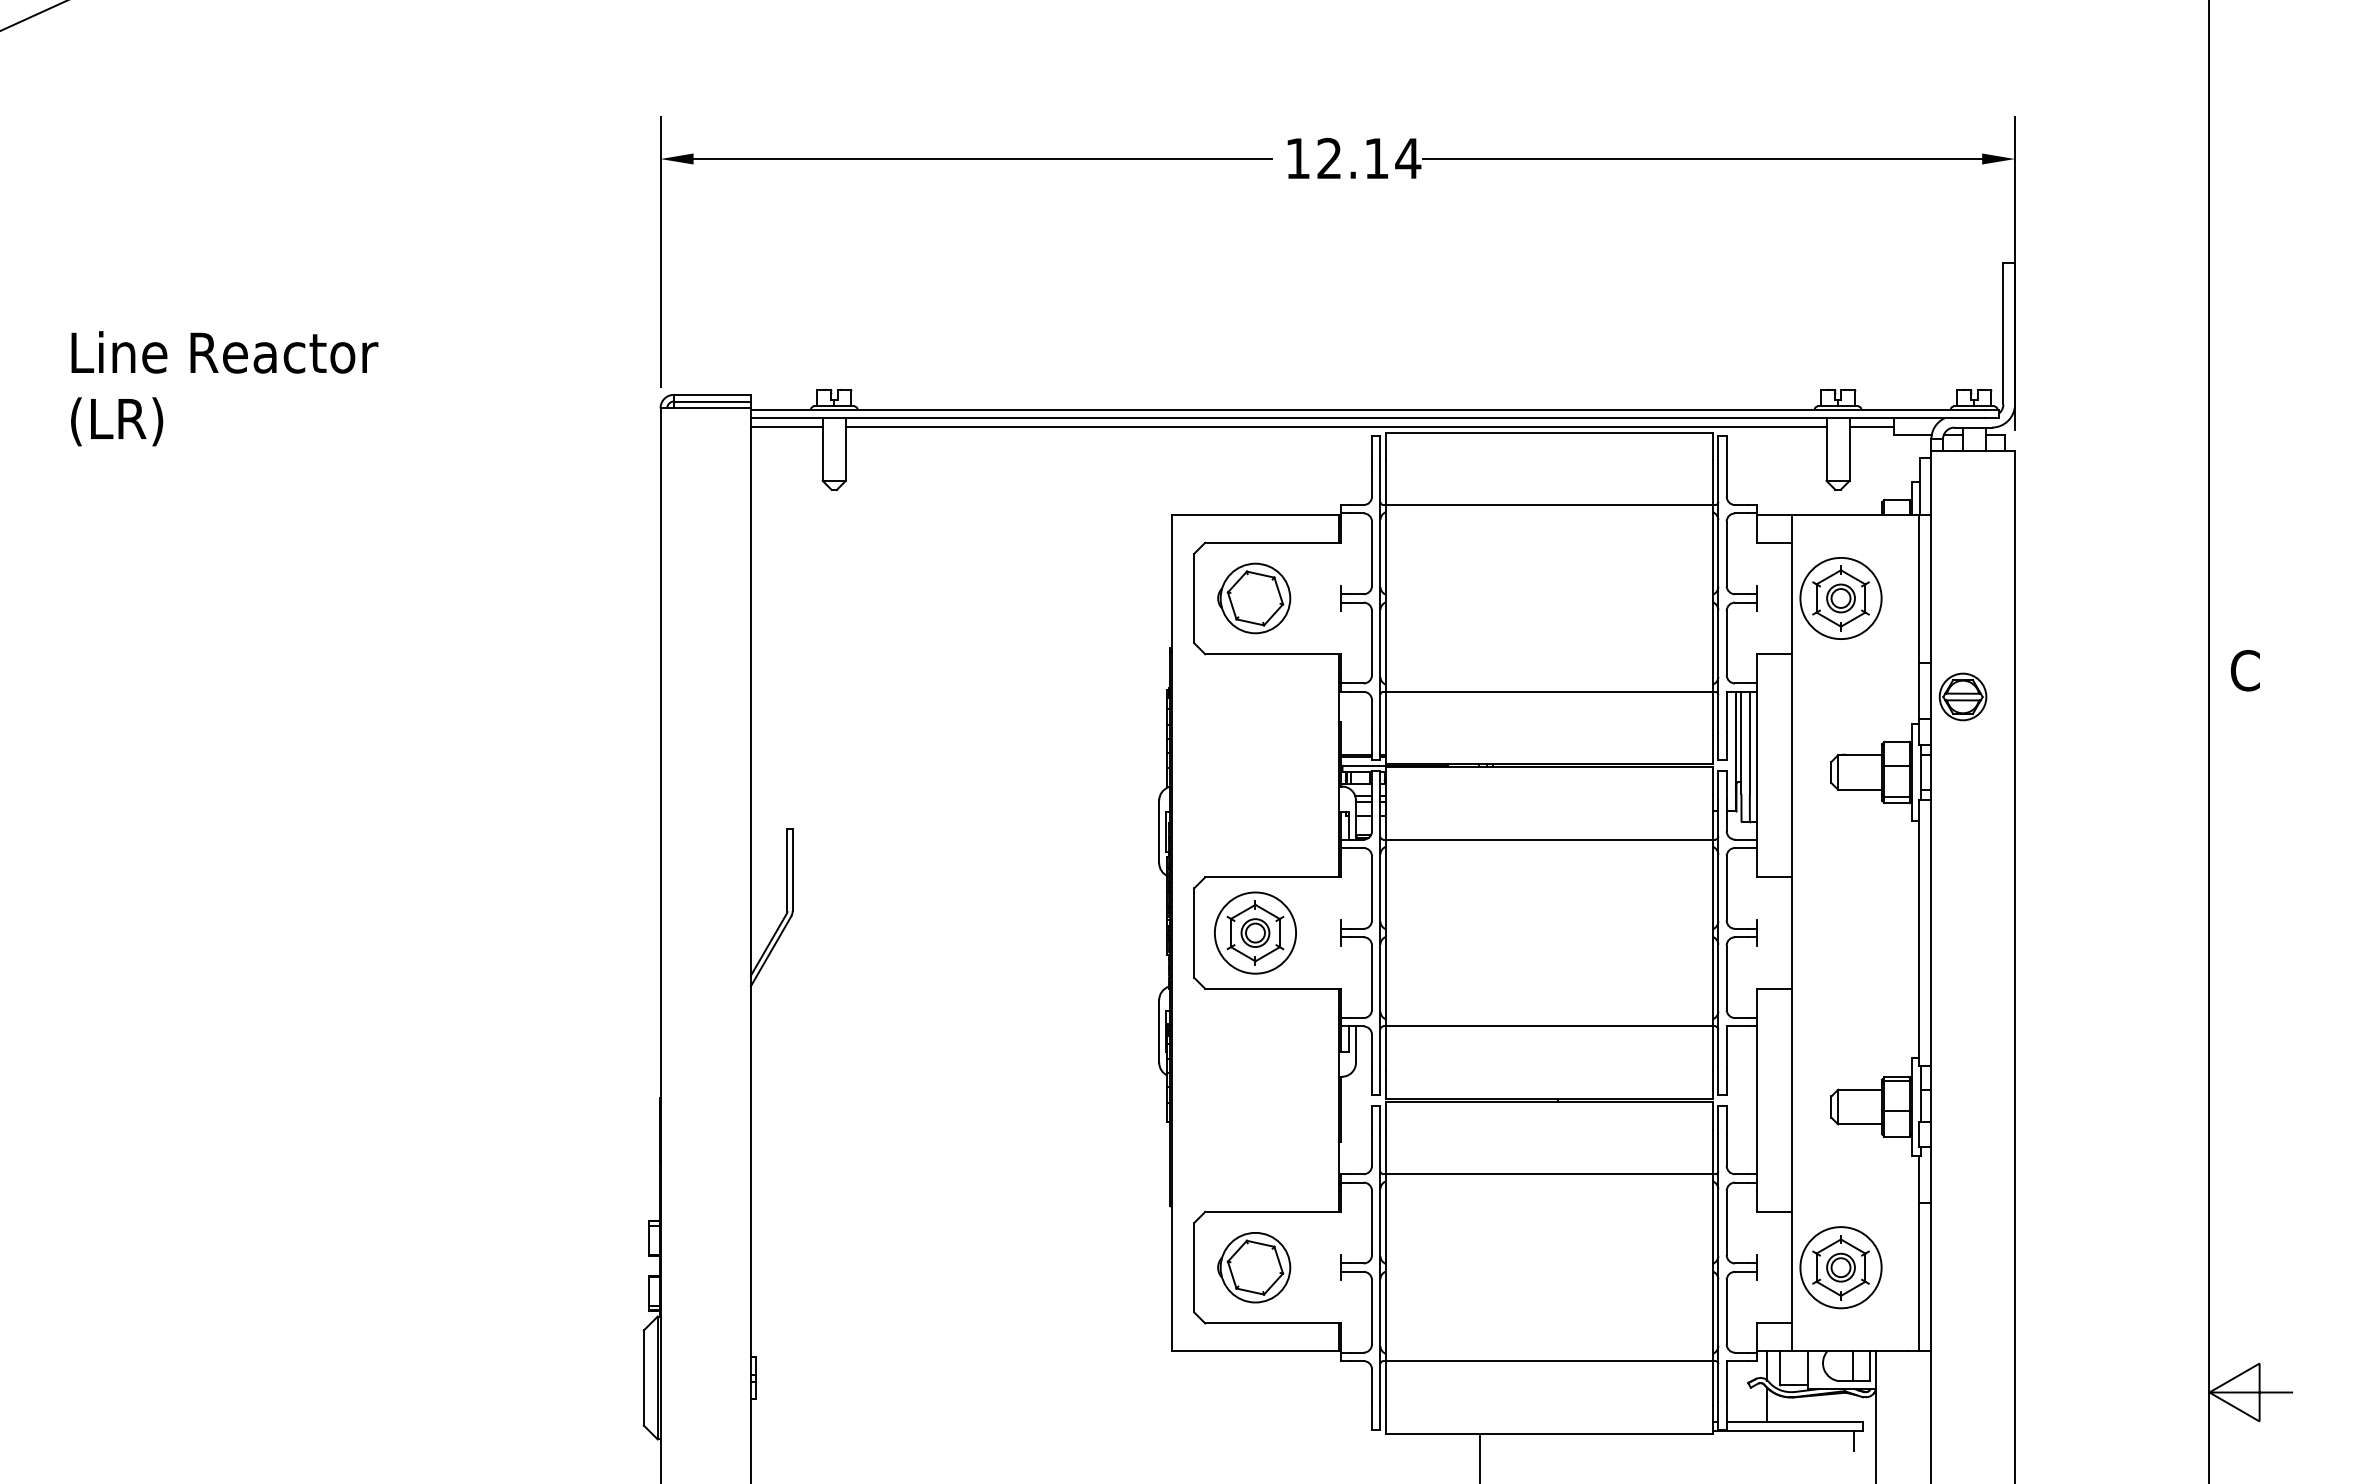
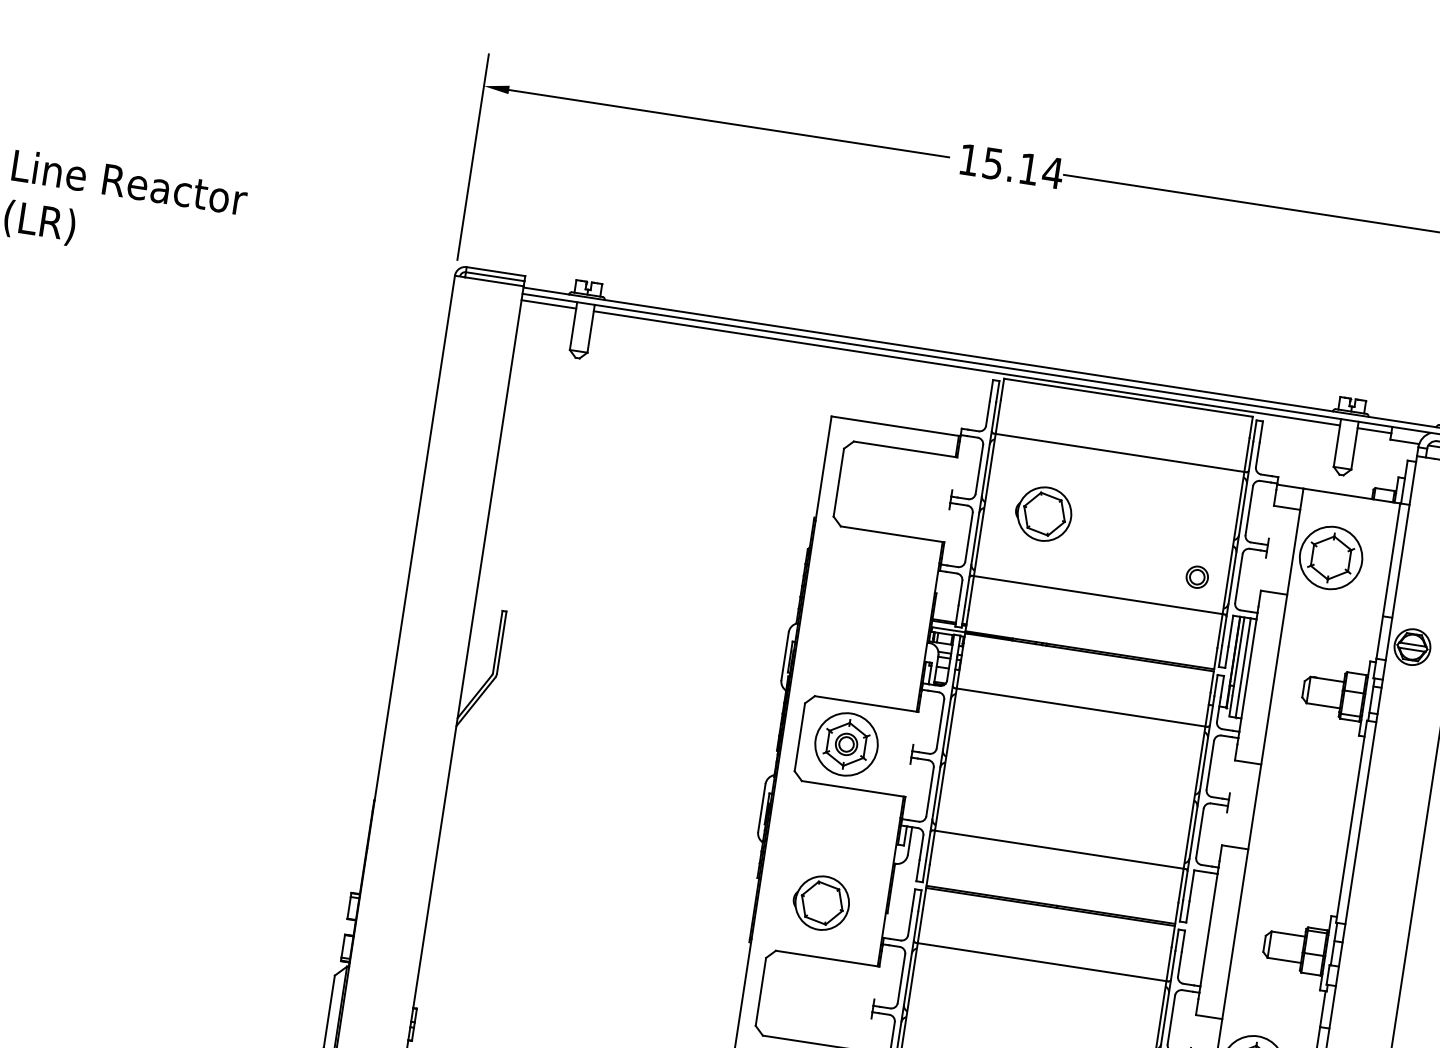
text: (1328, 158) -> (992, 163), 12.14 -> 15.14
part: (1254, 598) -> (1043, 514), moved
part: (1840, 598) -> (1196, 577), moved
part: (1254, 1267) -> (821, 902), moved

